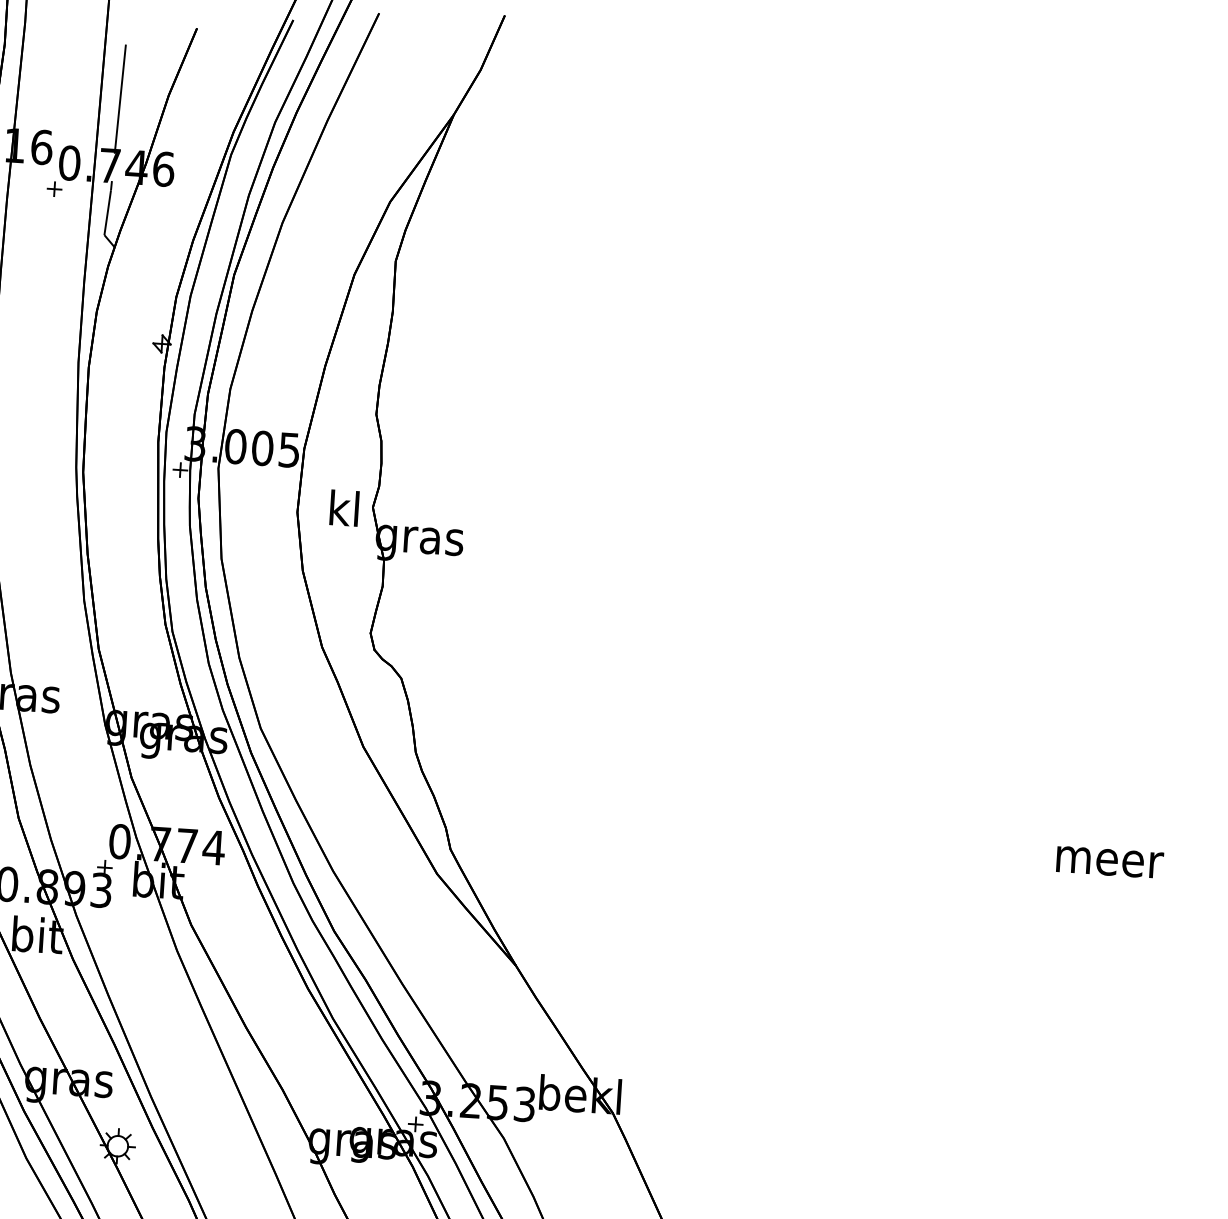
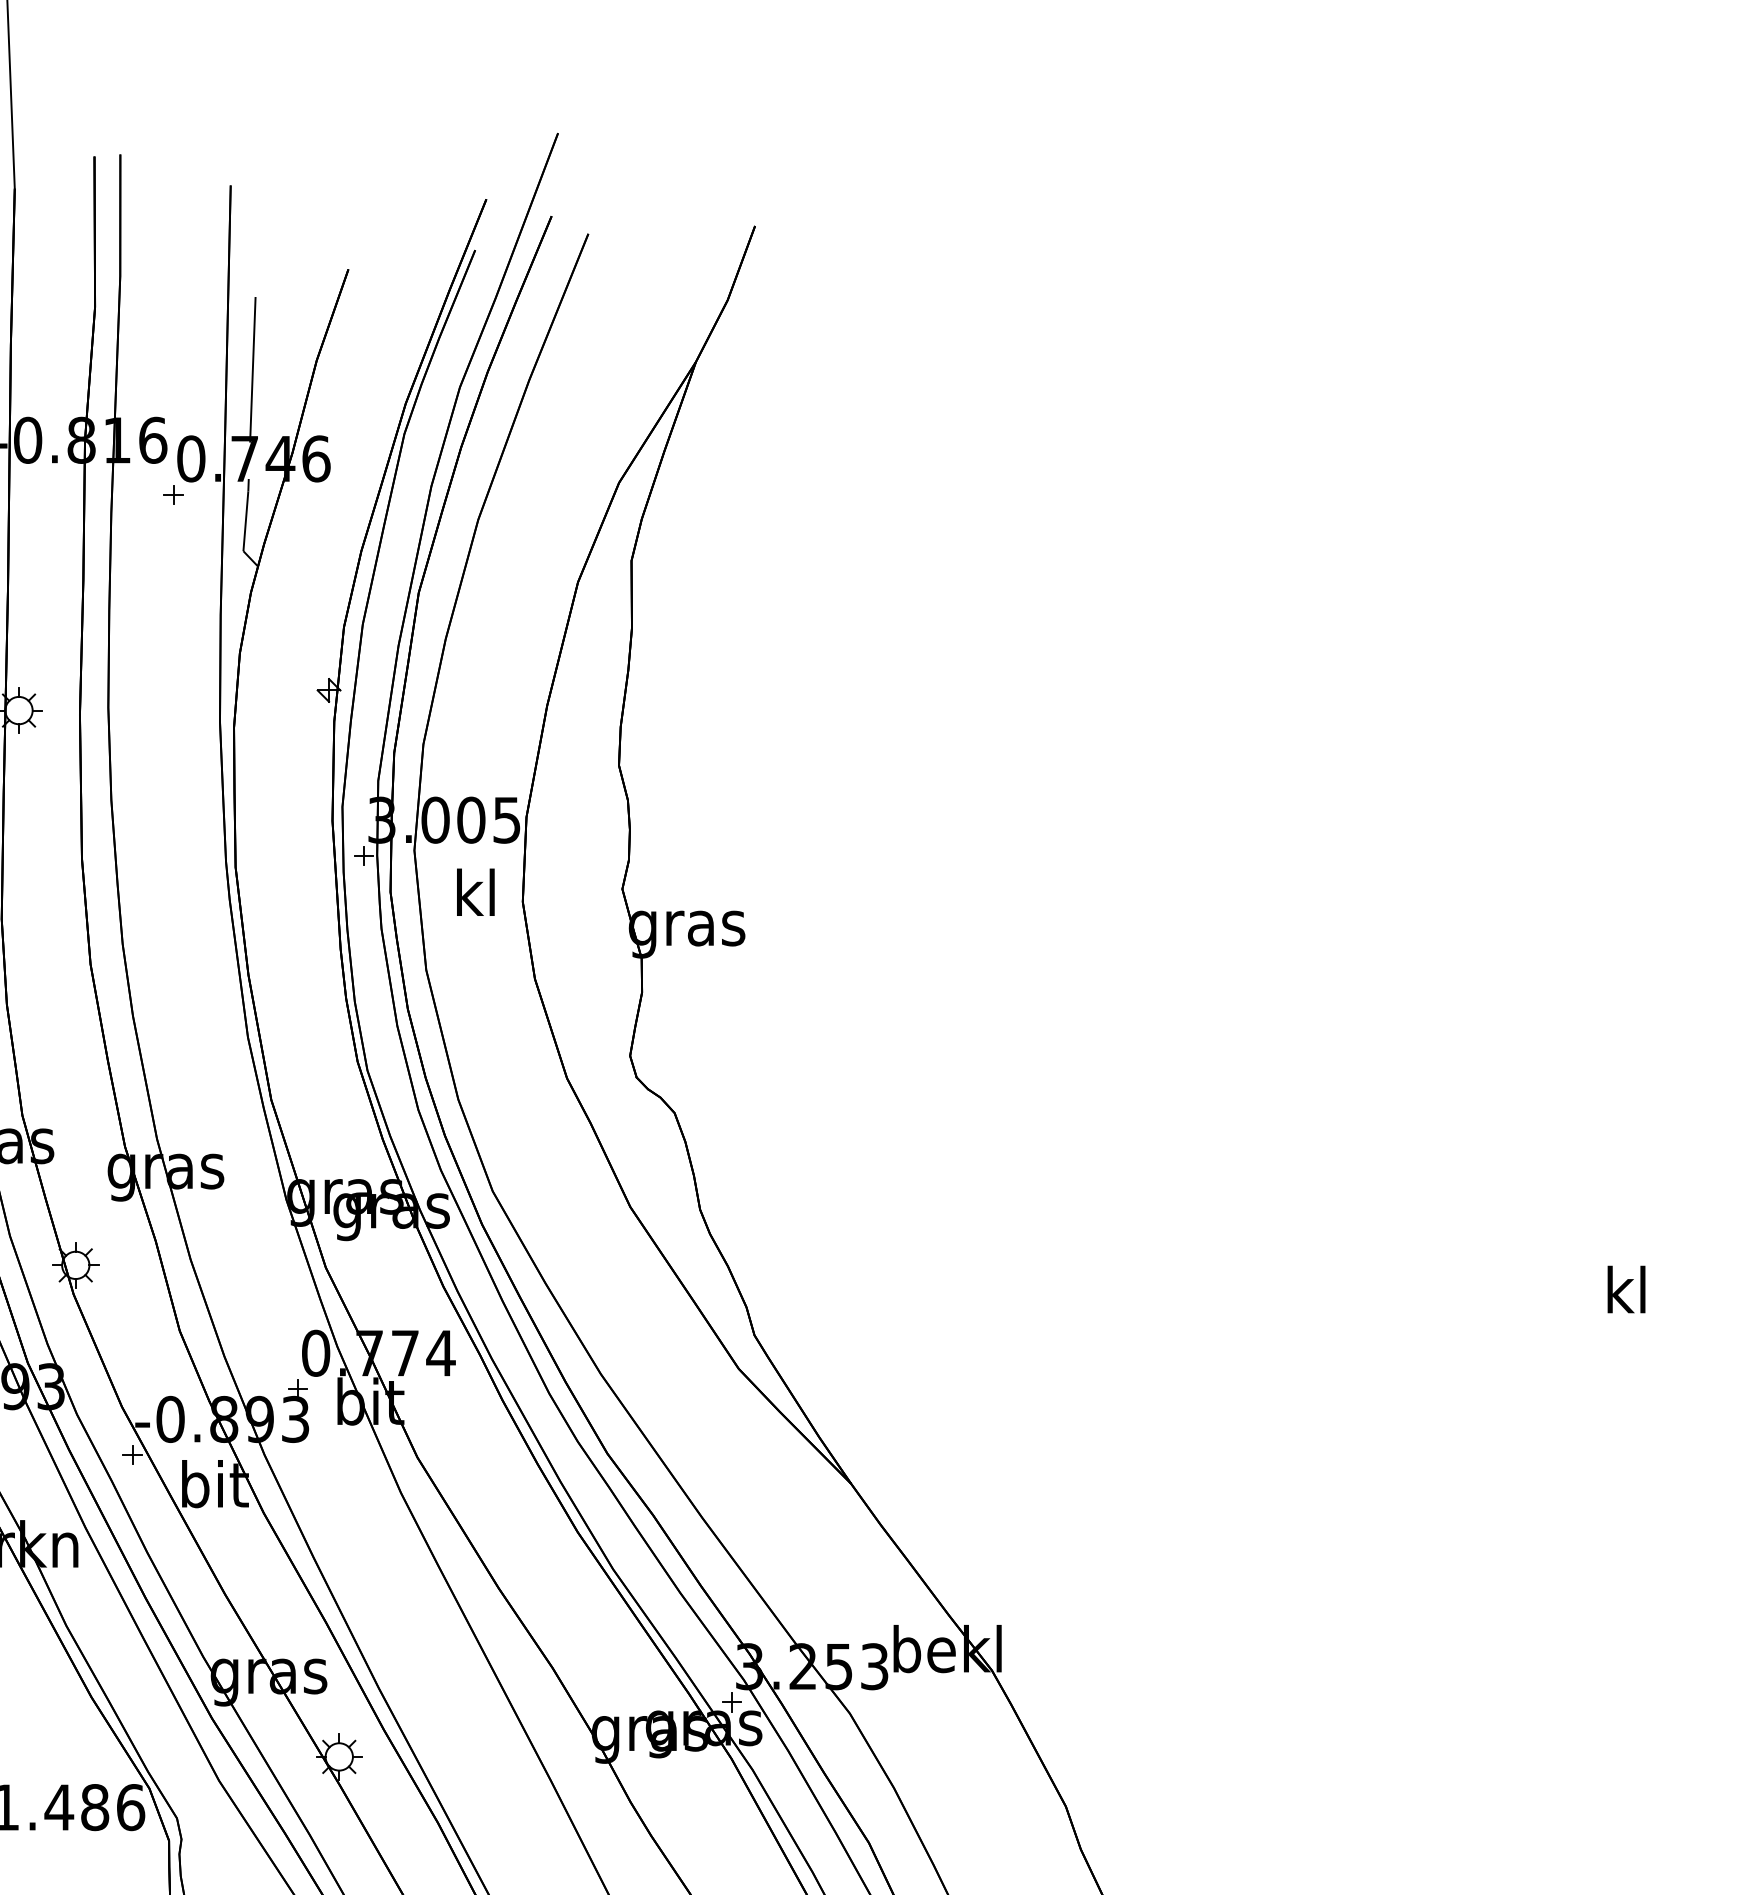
text: (344, 507) -> (475, 891), moved
text: (1110, 857) -> (1629, 1289), meer -> kl

